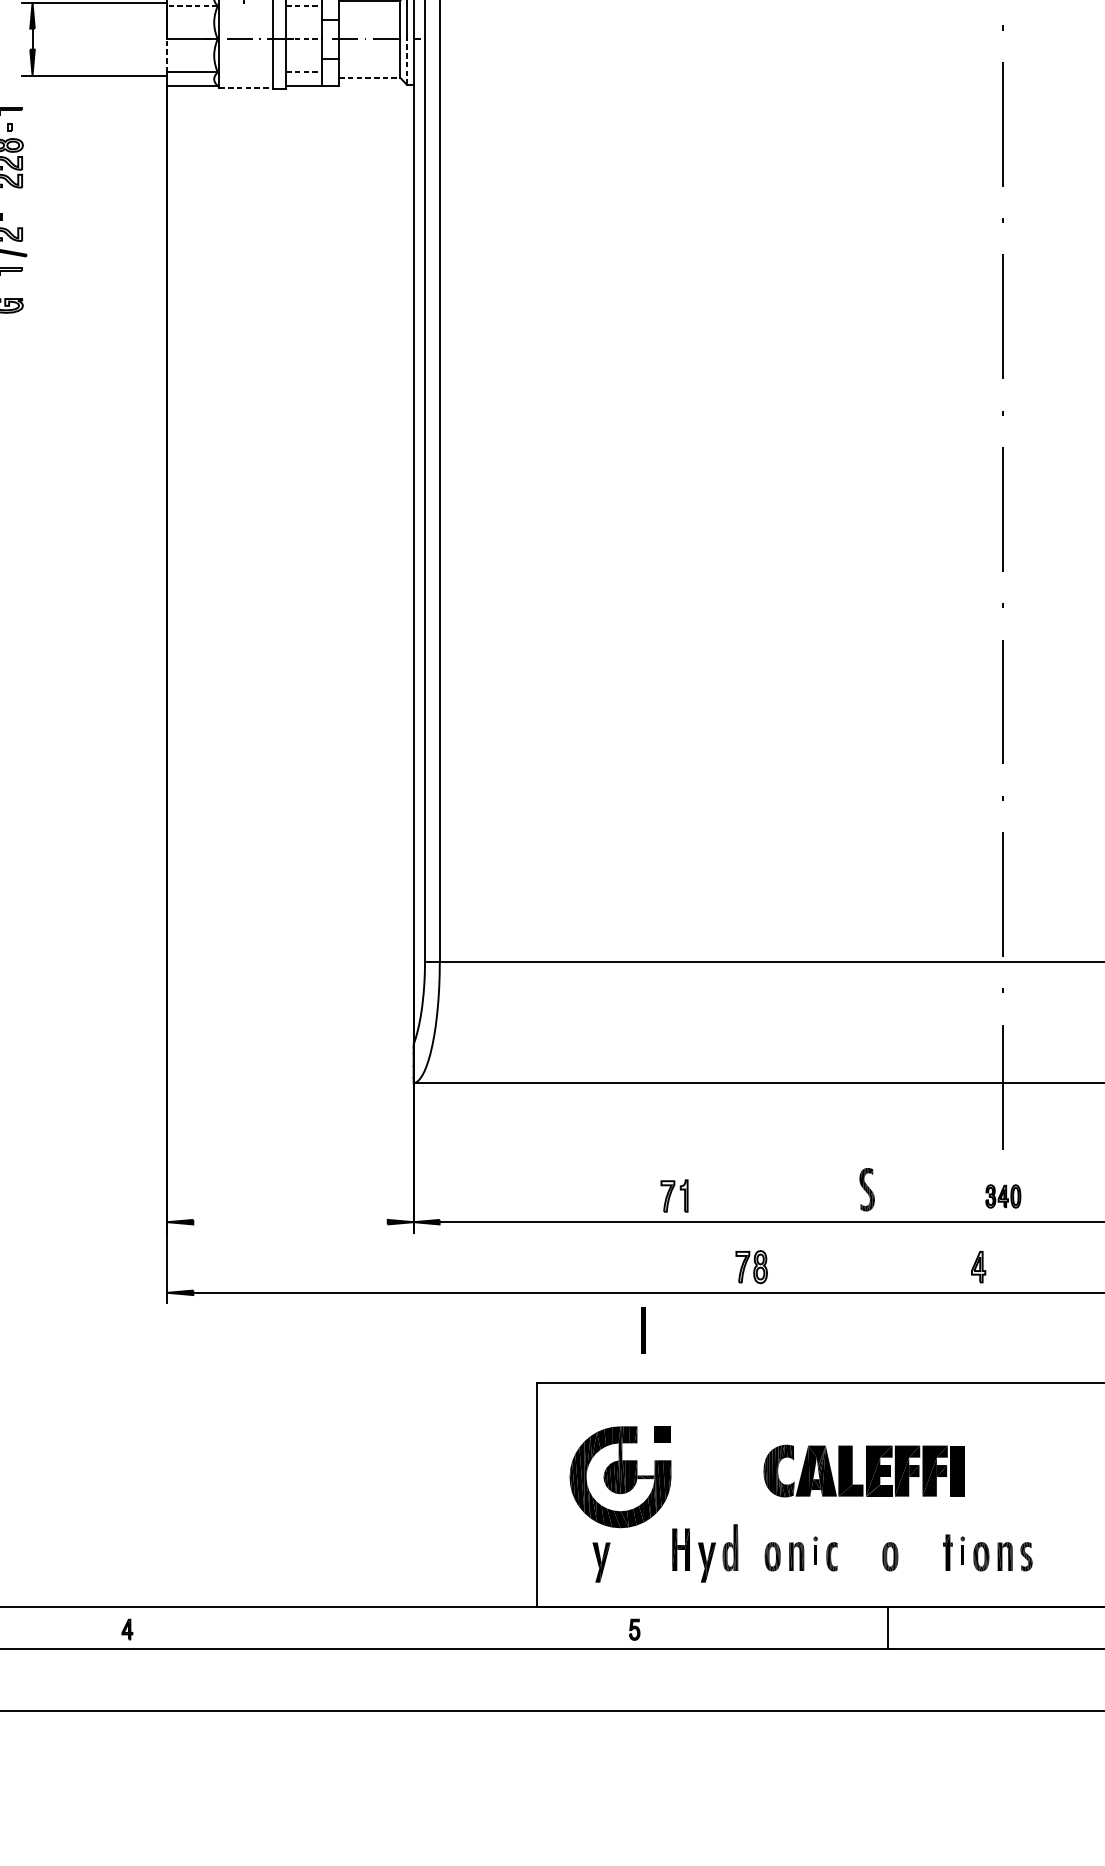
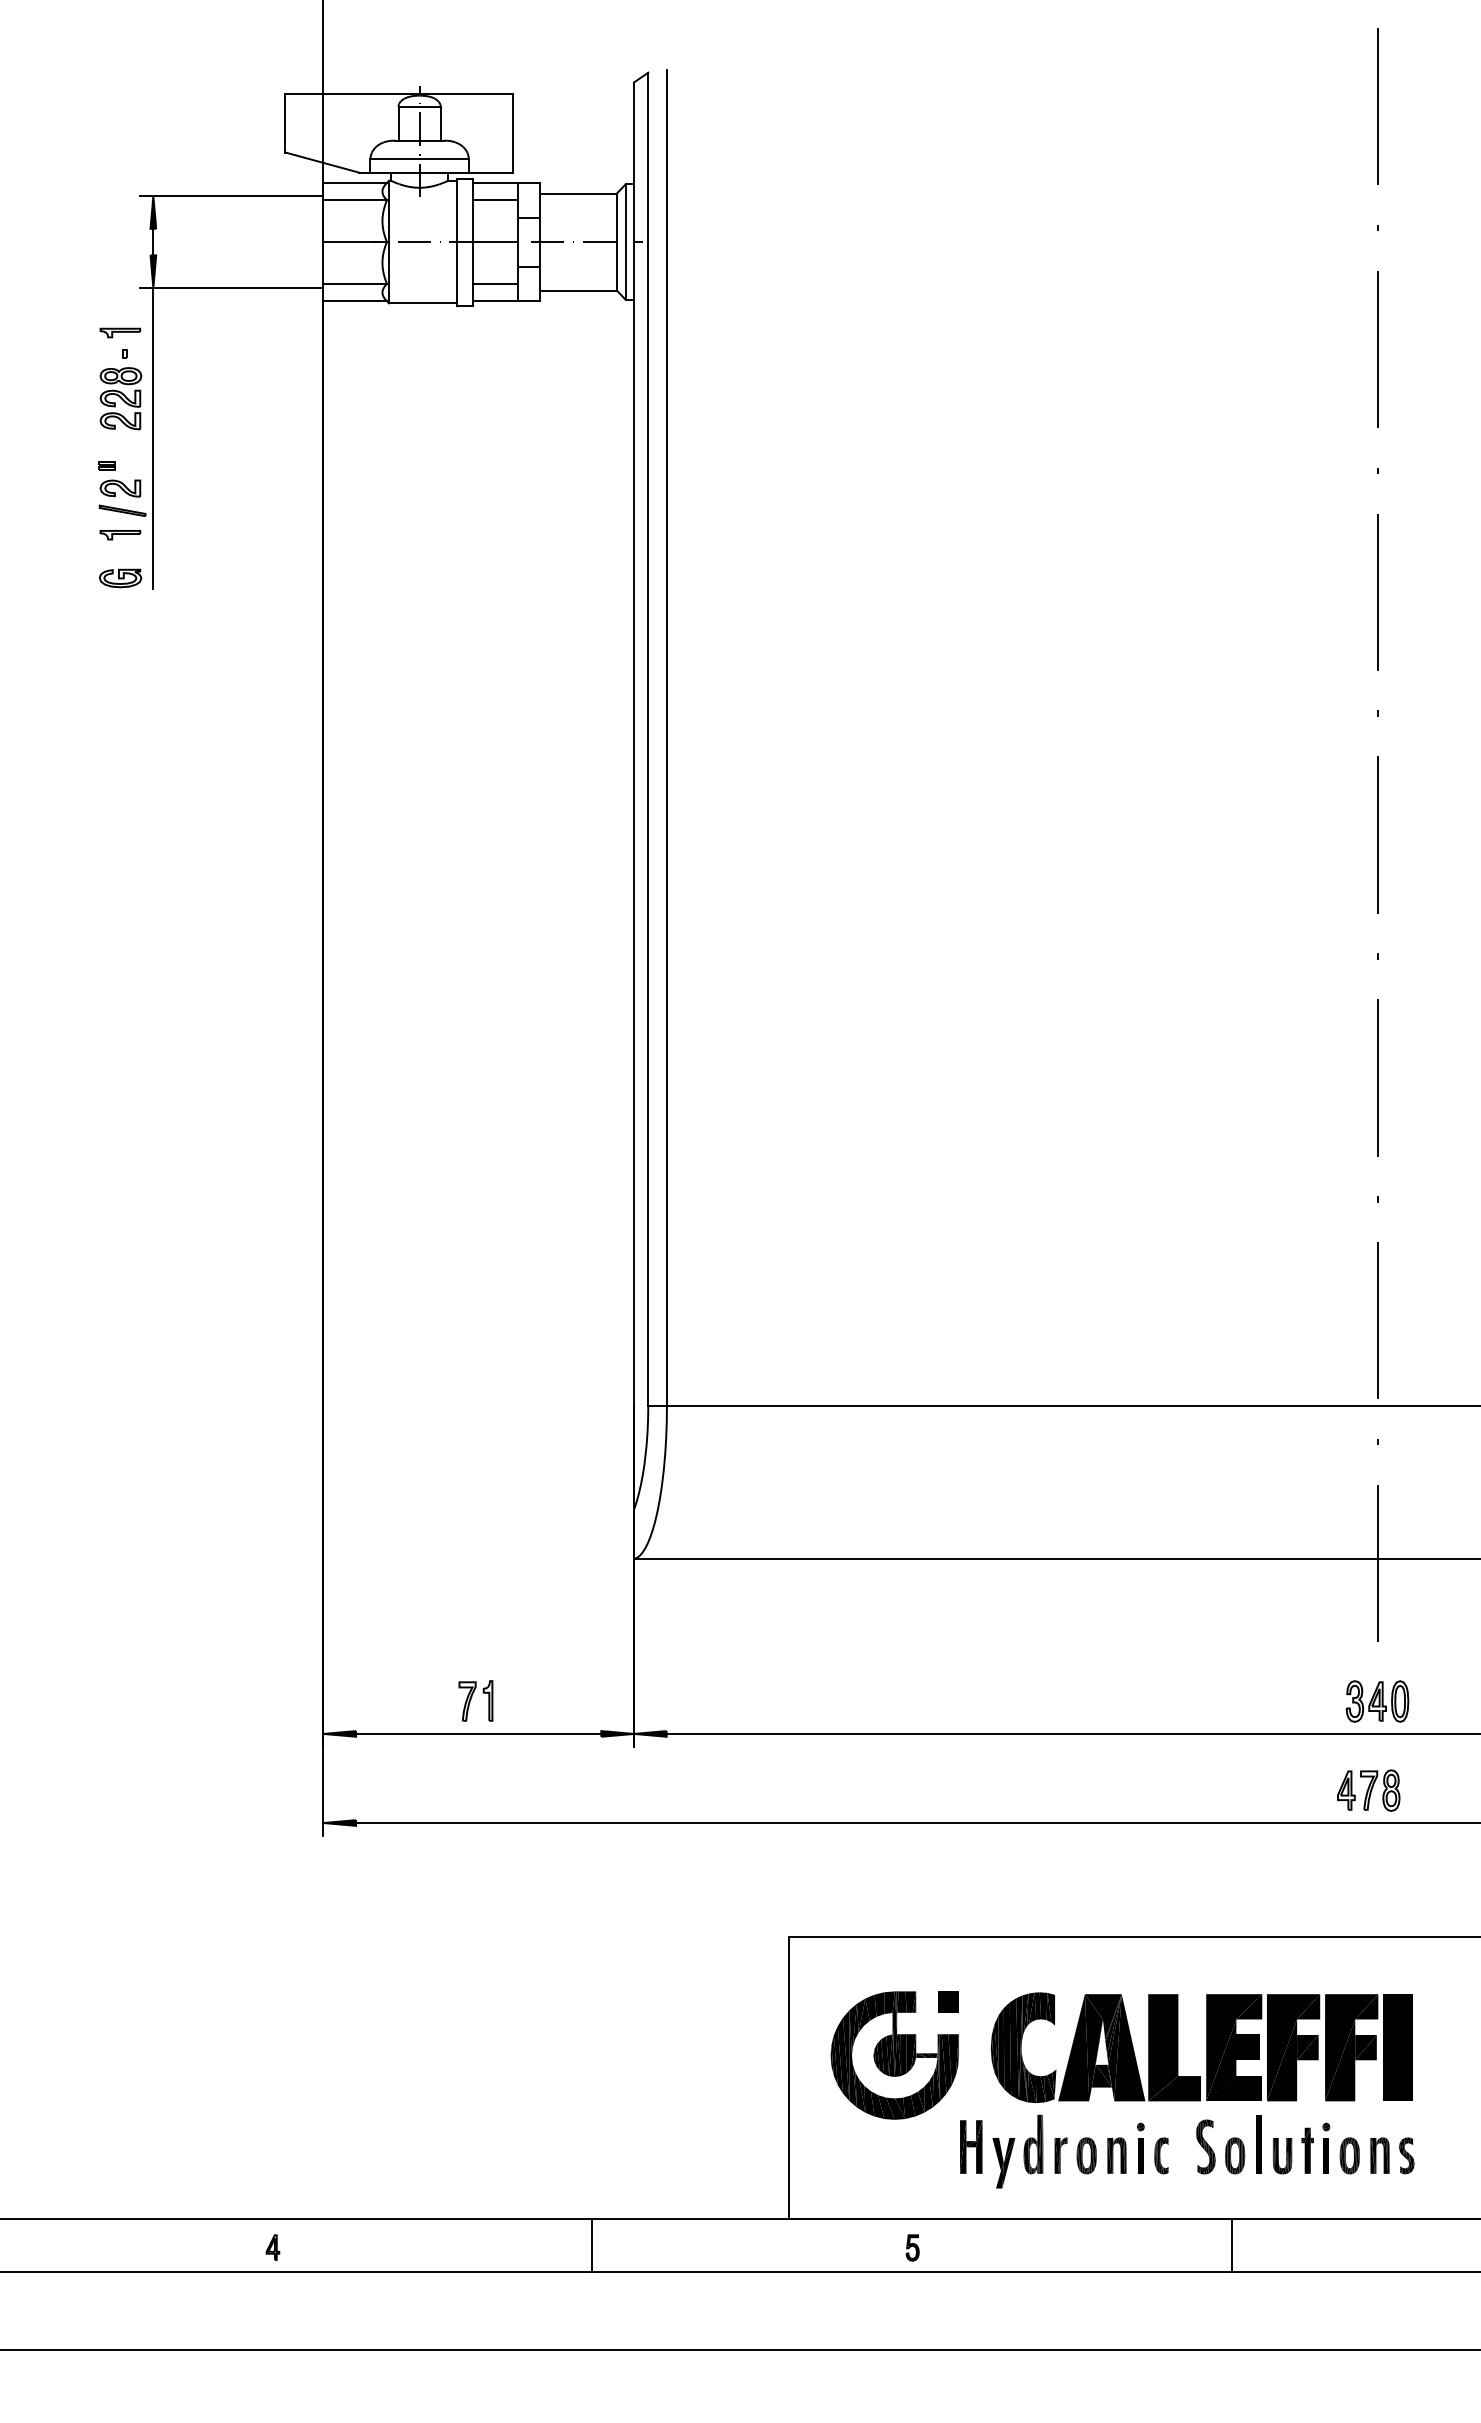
line: (192, 6) -> (355, 200), dashed -> solid
line: (304, 6) -> (496, 200), dashed -> solid
line: (304, 39) -> (496, 242), dashed -> solid
line: (167, 56) -> (323, 263), dashed -> solid
line: (406, 61) -> (625, 270), dashed -> solid
line: (304, 71) -> (496, 283), dashed -> solid
line: (369, 77) -> (578, 290), dashed -> solid
line: (245, 87) -> (422, 303), dashed -> solid
line: (32, 194) -> (153, 438), added
part: (866, 1189) -> (1205, 2146), moved
part: (674, 1195) -> (475, 1700), moved
part: (1003, 1196) -> (1377, 1701), size x1.43
line: (290, 1221) -> (478, 1733), added
part: (751, 1267) -> (1380, 1790), moved
part: (643, 1330) -> (1258, 2144), moved
part: (863, 1470) -> (1201, 2047), size x1.67
part: (815, 1550) -> (1140, 2147), size x1.43
part: (962, 1550) -> (1326, 2147), size x1.43
part: (751, 1556) -> (1060, 2155), added
part: (927, 1557) -> (1282, 2156), added
part: (601, 1562) -> (870, 2163), removed
line: (380, 1627) -> (592, 2245), added

